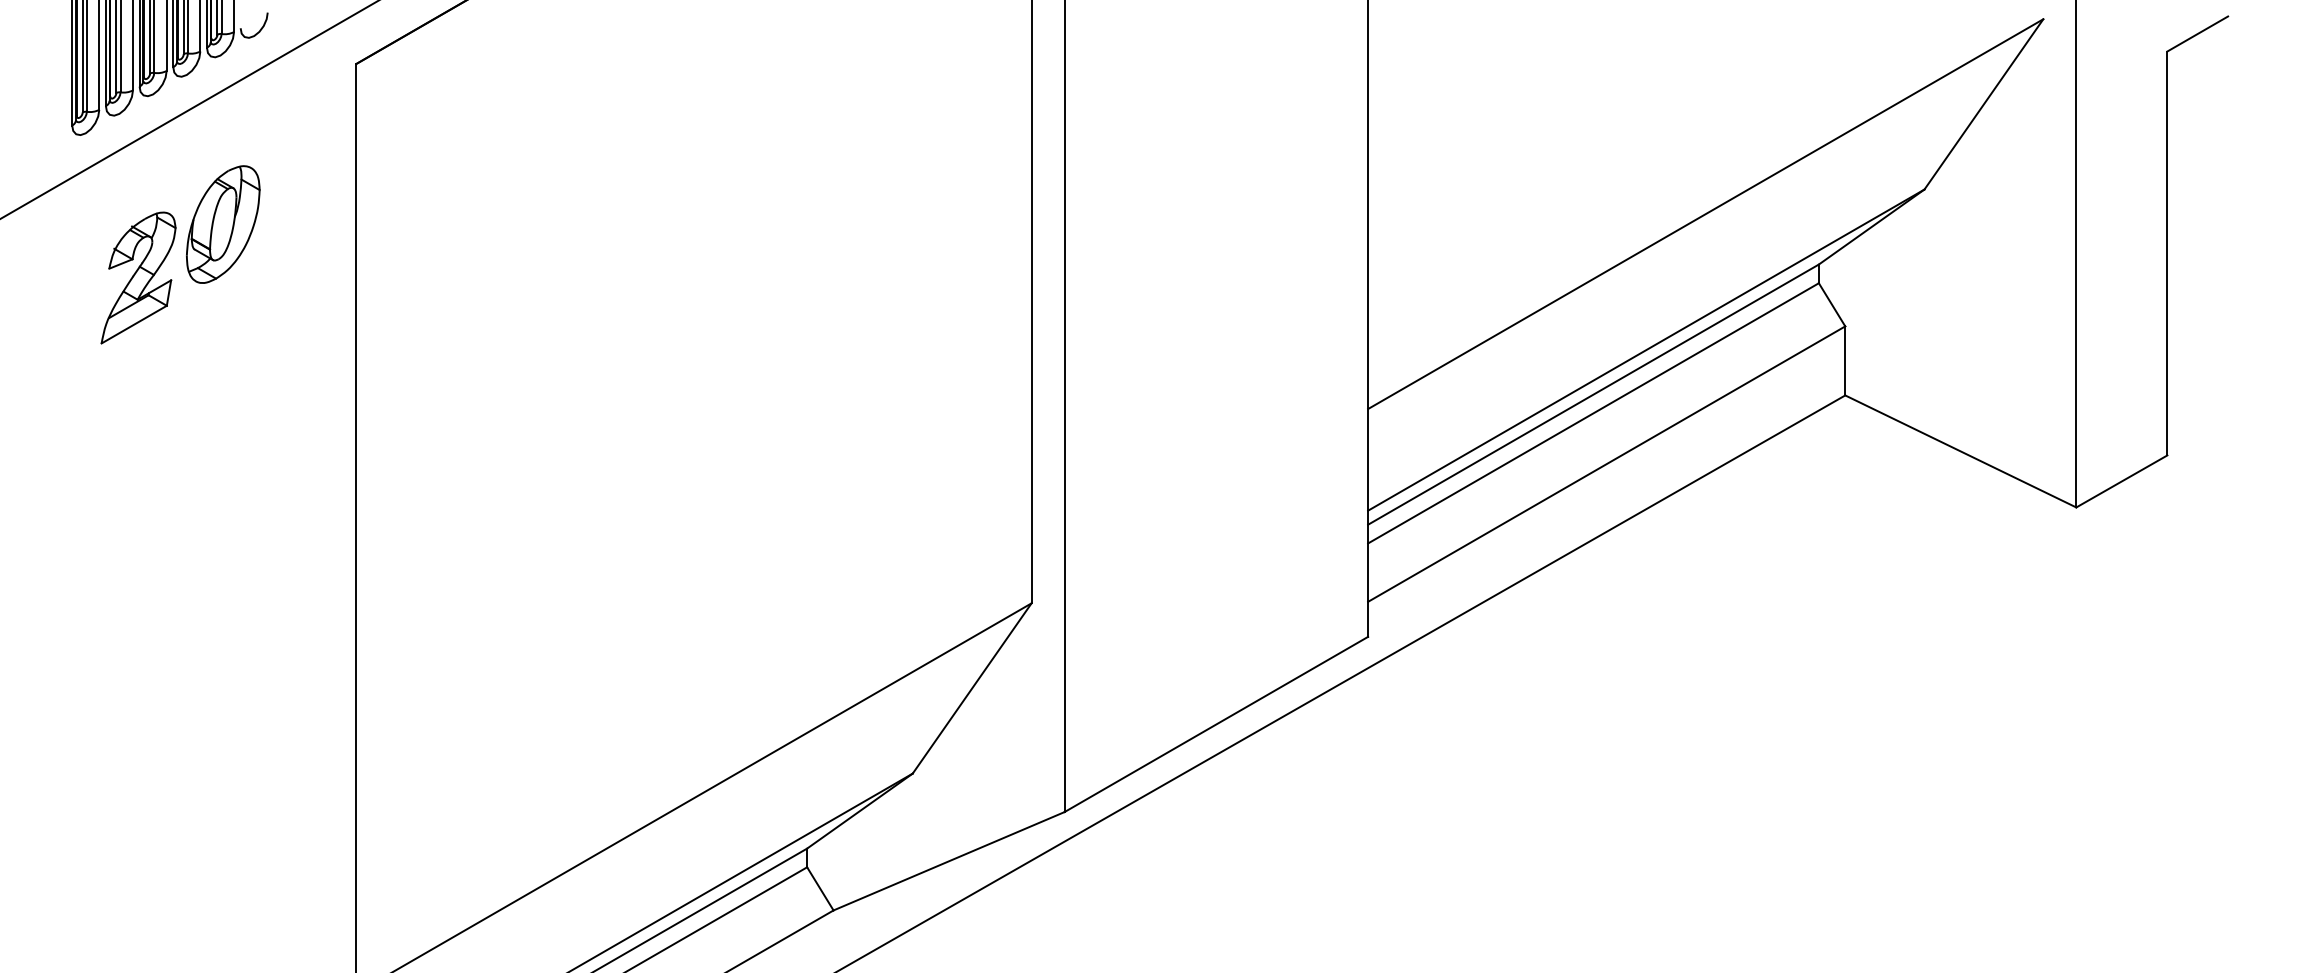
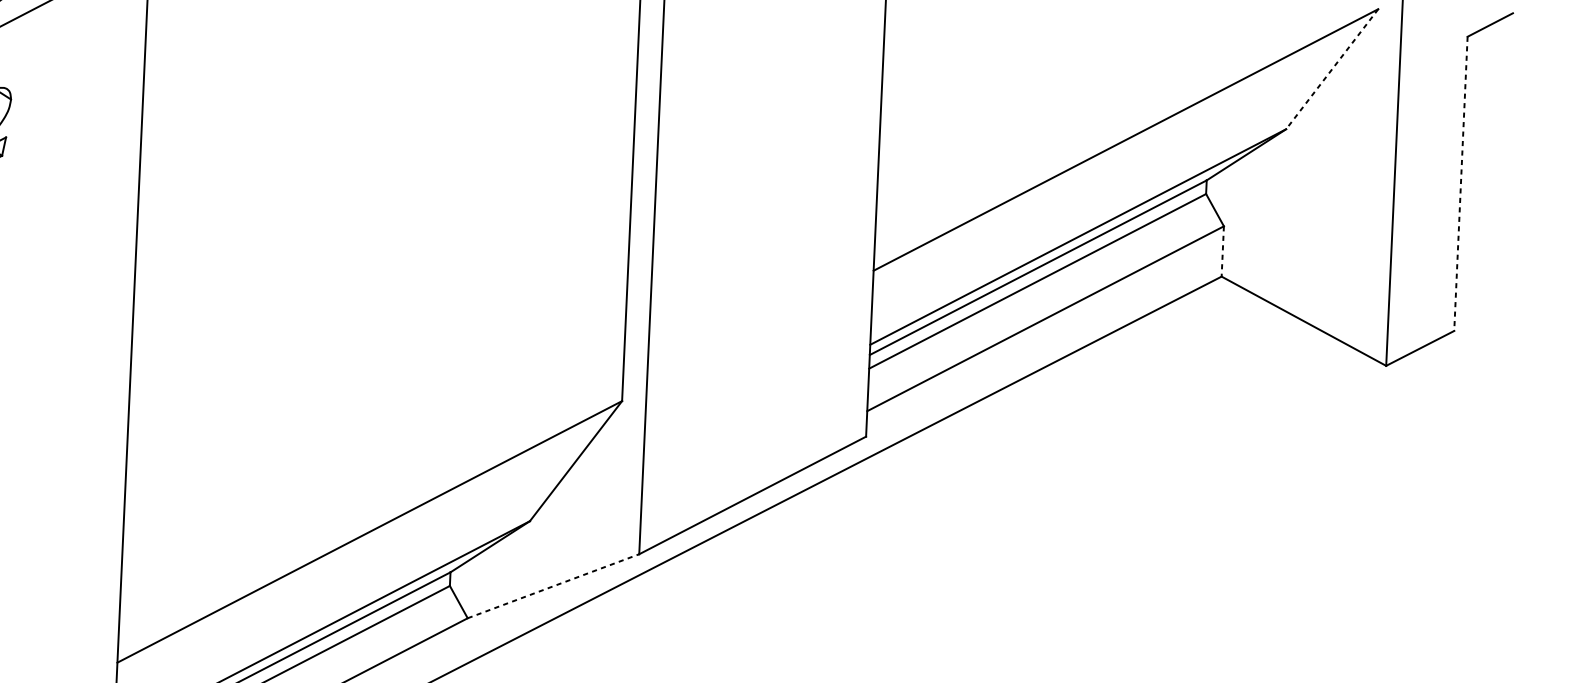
line: (1983, 104) -> (1331, 69), solid -> dashed
part: (223, 224) -> (46, 98), removed
line: (2167, 253) -> (1461, 183), solid -> dashed
line: (1845, 360) -> (1222, 251), solid -> dashed
line: (949, 861) -> (553, 586), solid -> dashed

